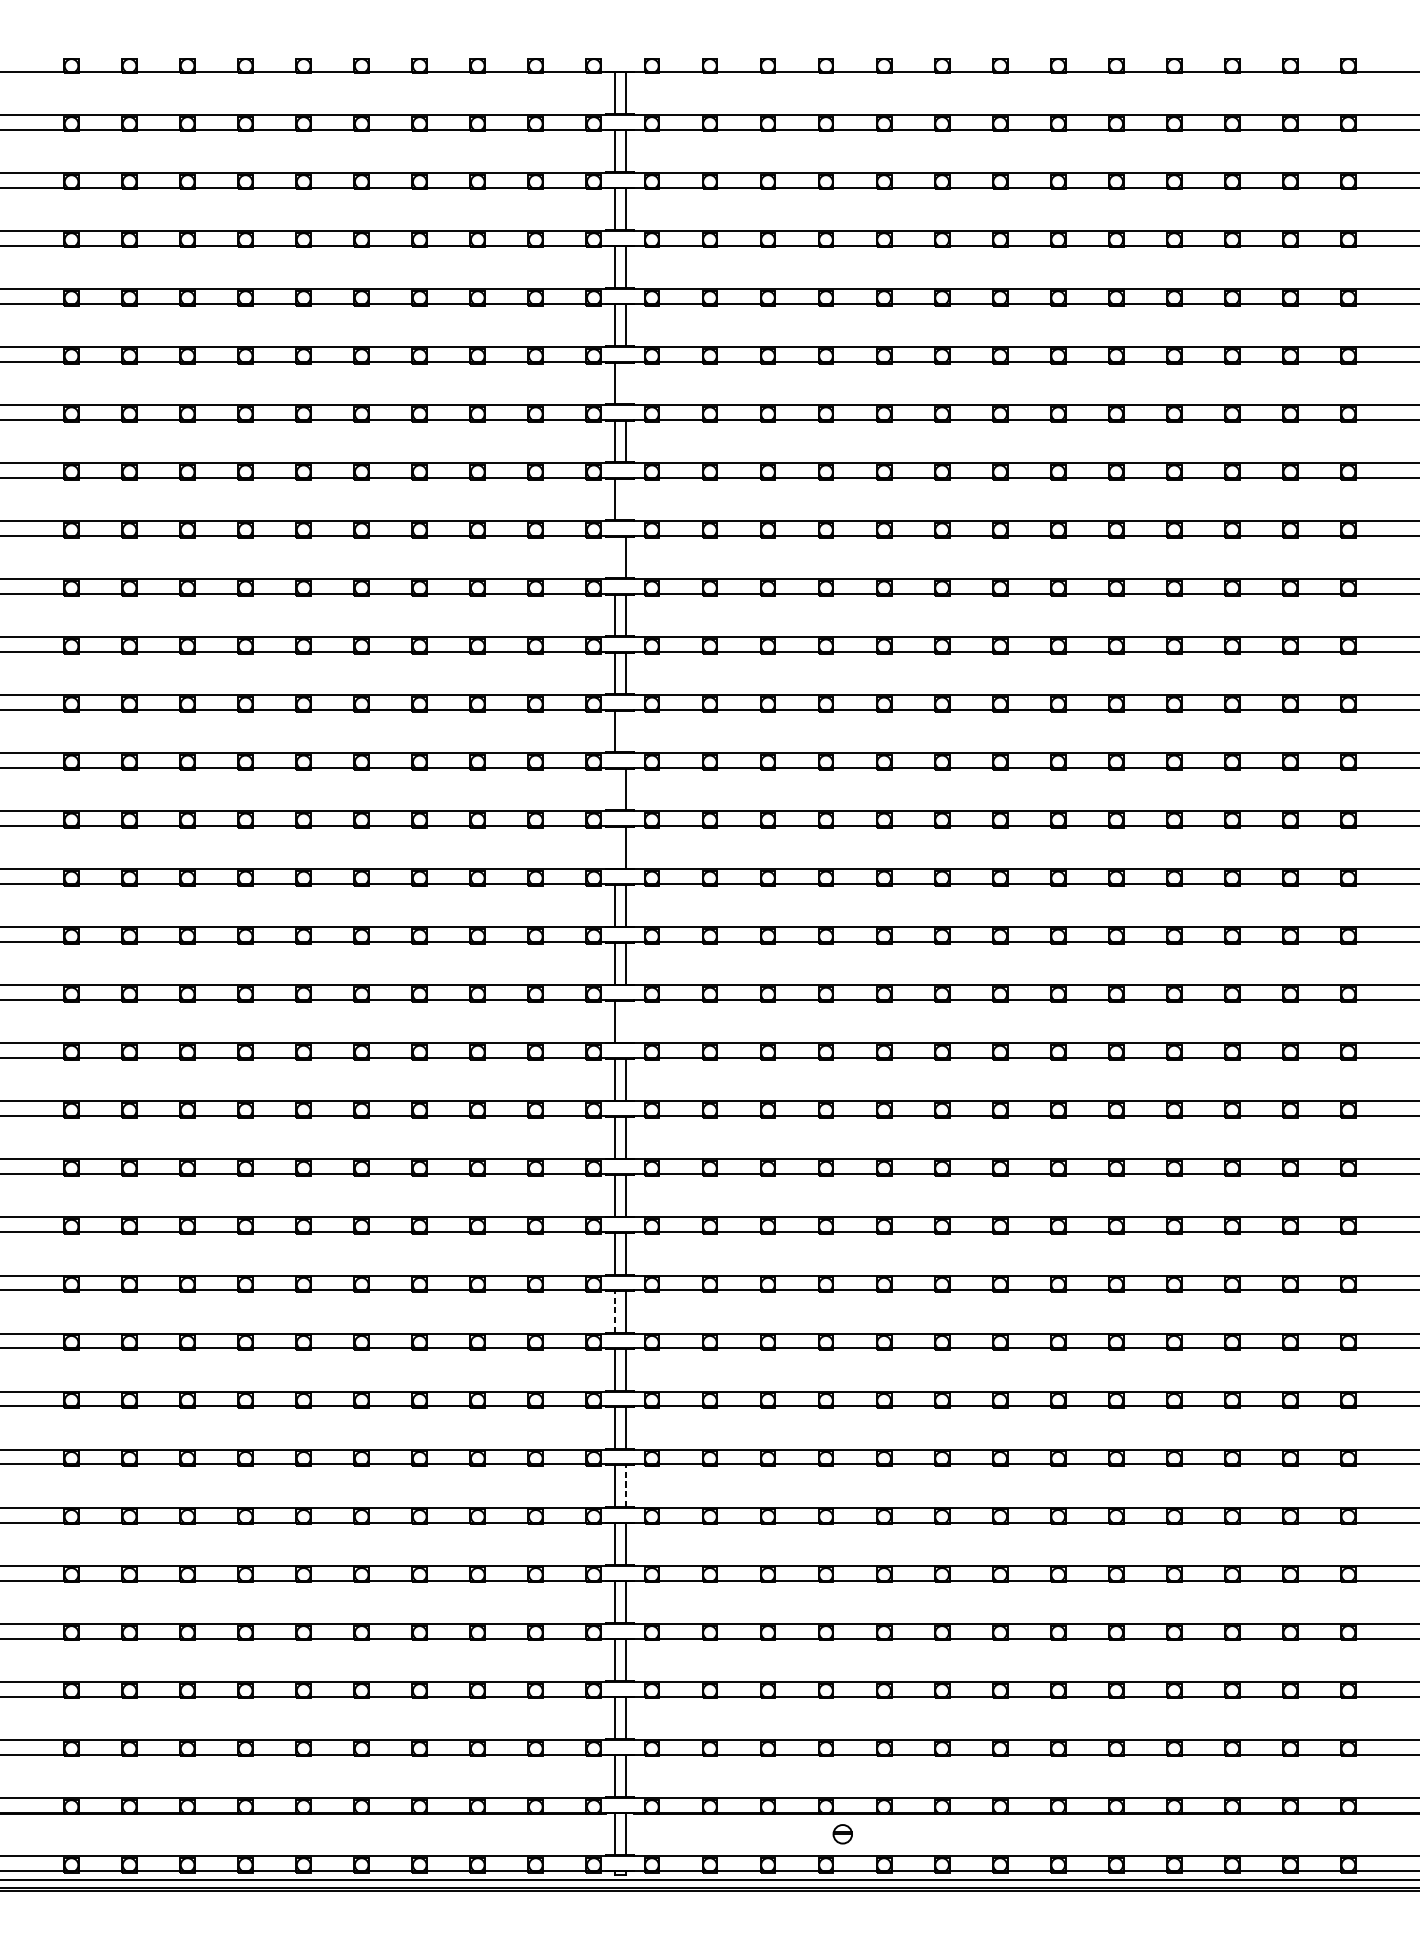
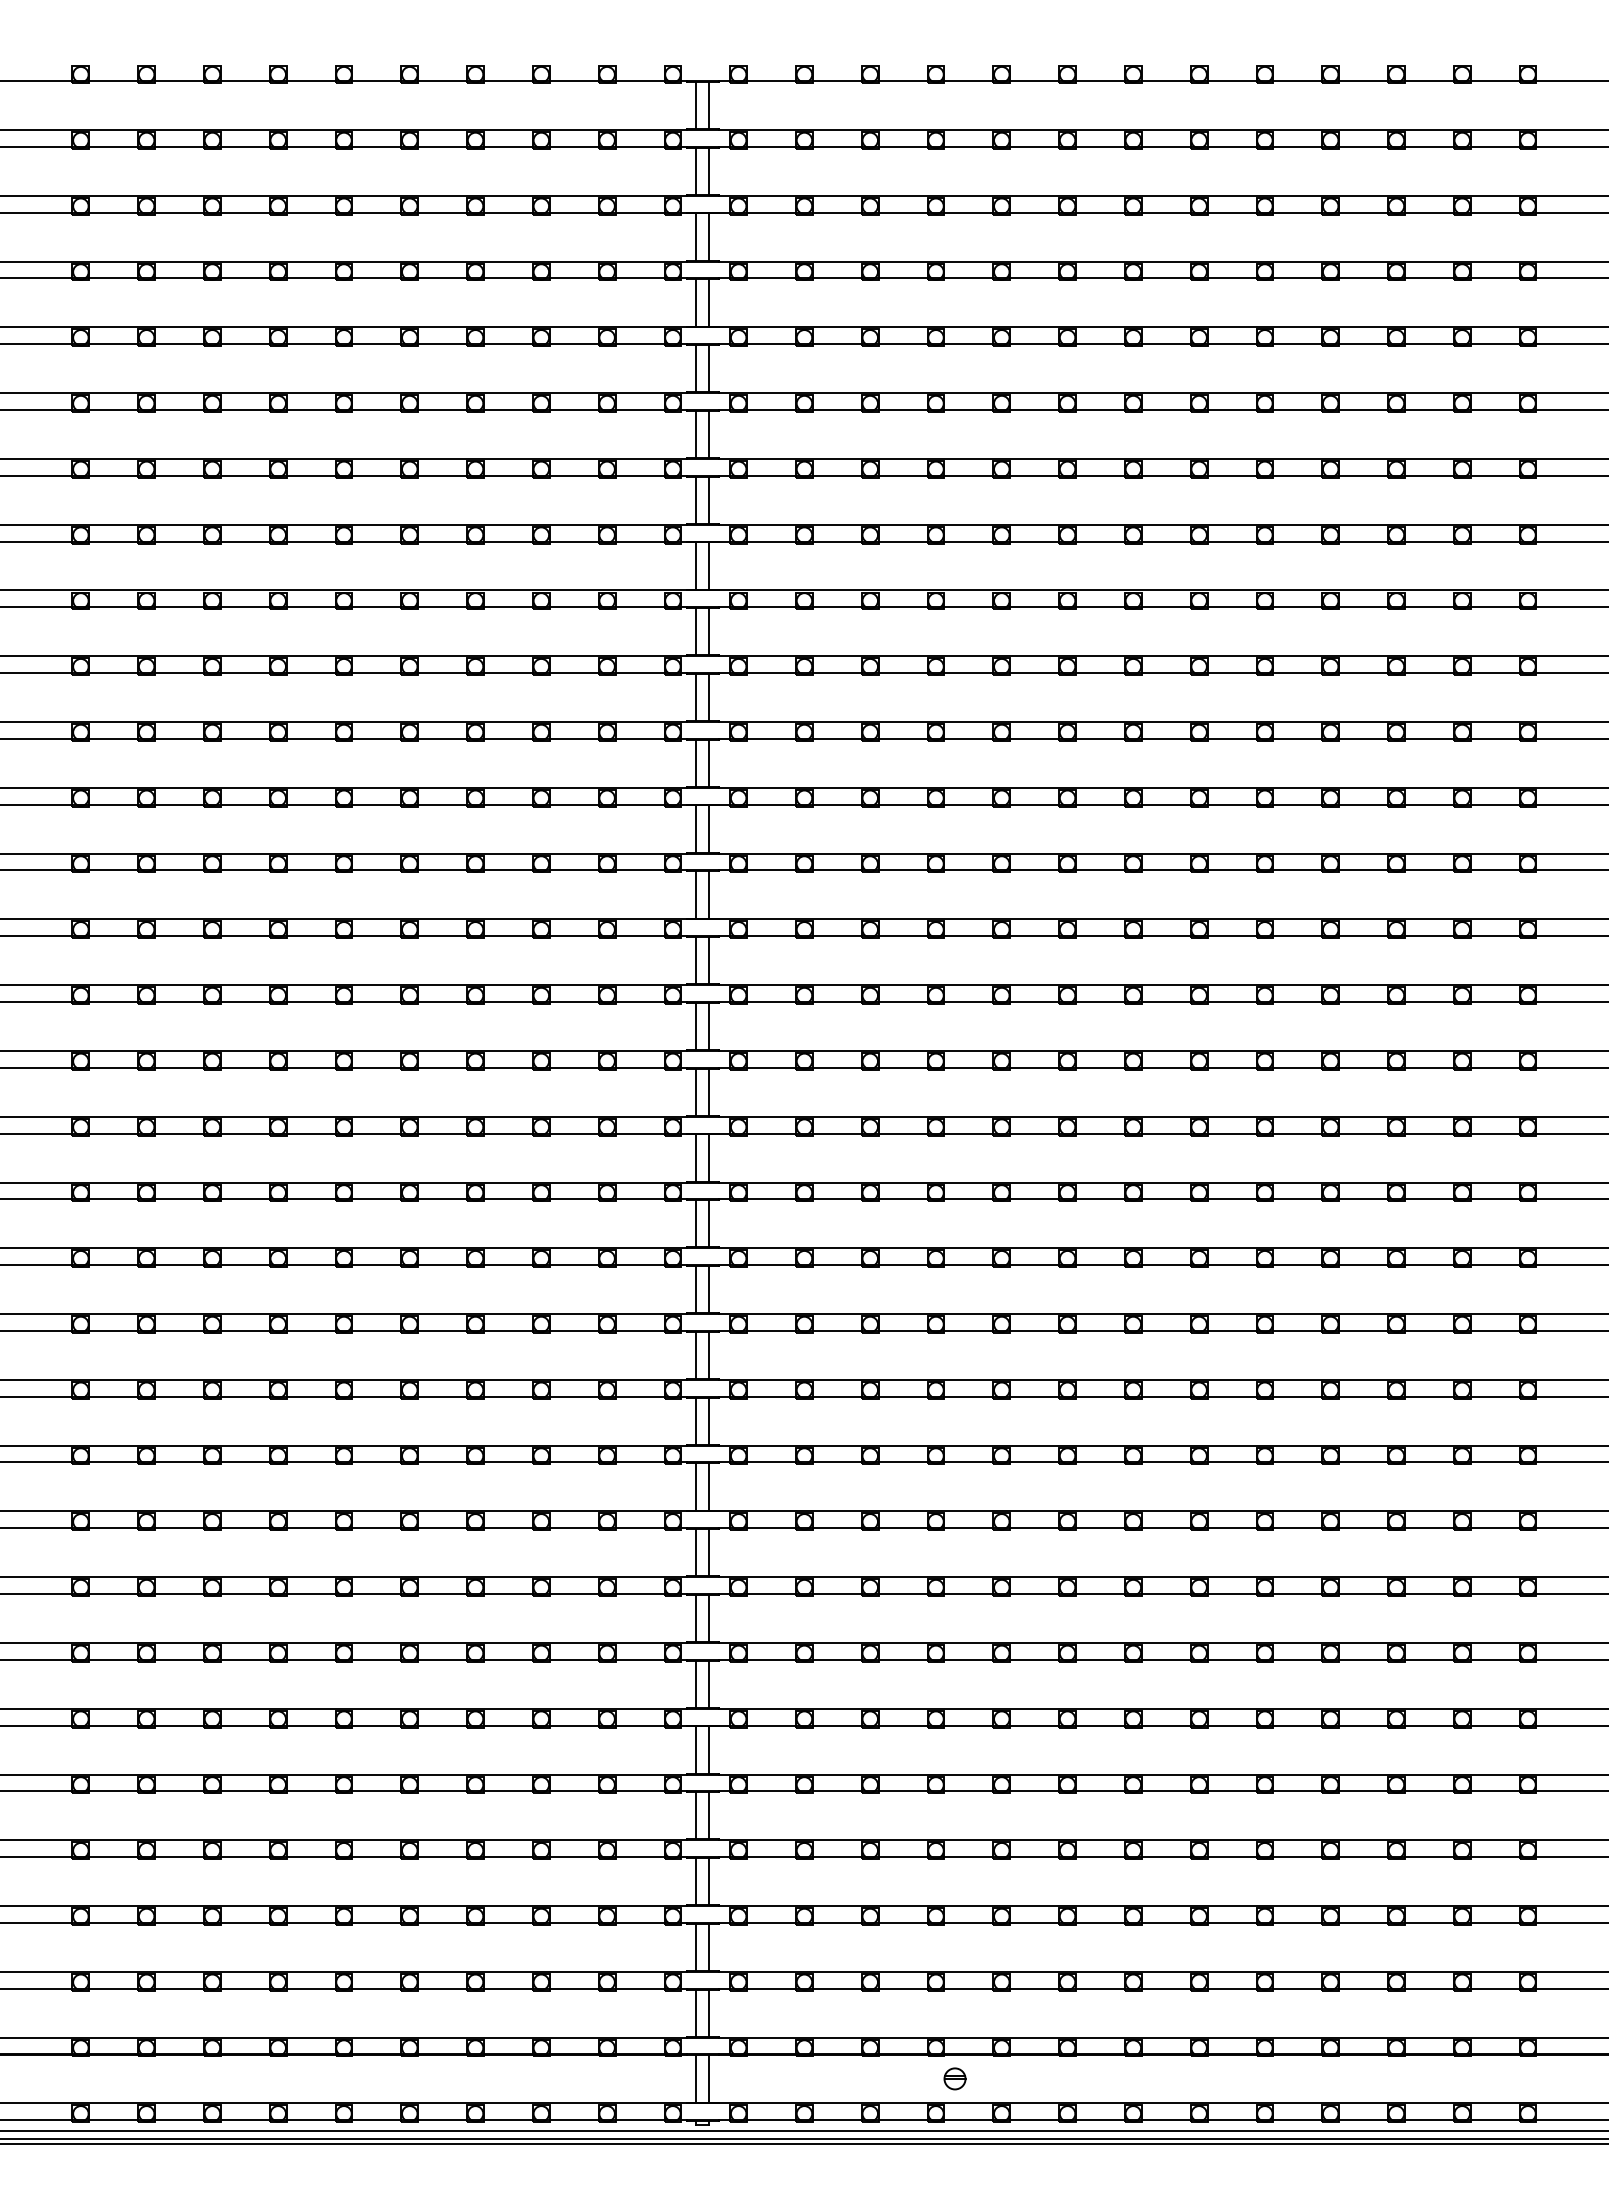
line: (625, 383) -> (708, 434), added
line: (625, 498) -> (708, 565), added
line: (614, 557) -> (696, 631), added
line: (625, 731) -> (708, 828), added
line: (614, 789) -> (696, 894), added
line: (614, 847) -> (696, 960), added
line: (625, 1021) -> (708, 1157), added
line: (614, 1311) -> (696, 1486), dashed -> solid
line: (625, 1486) -> (708, 1684), dashed -> solid

